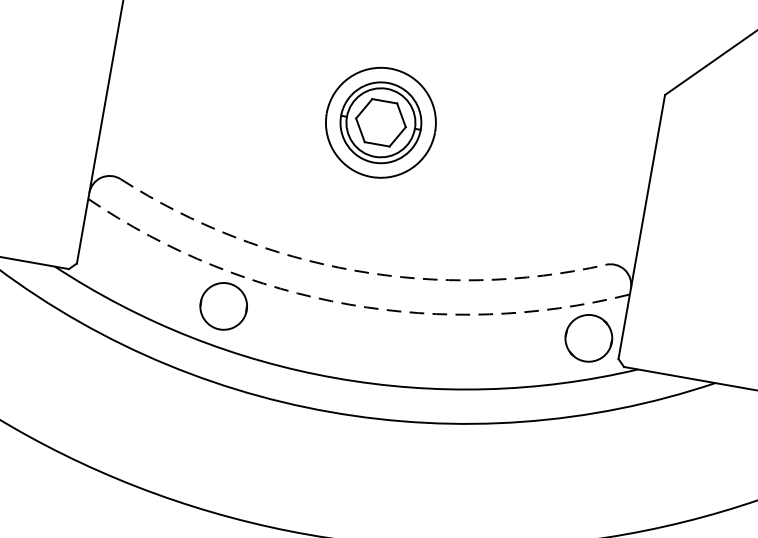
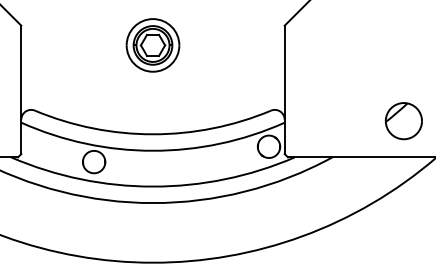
part: (379, 122) -> (152, 45), moved
arc: (355, 271) -> (153, 134), dashed -> solid
arc: (350, 304) -> (153, 150), dashed -> solid

